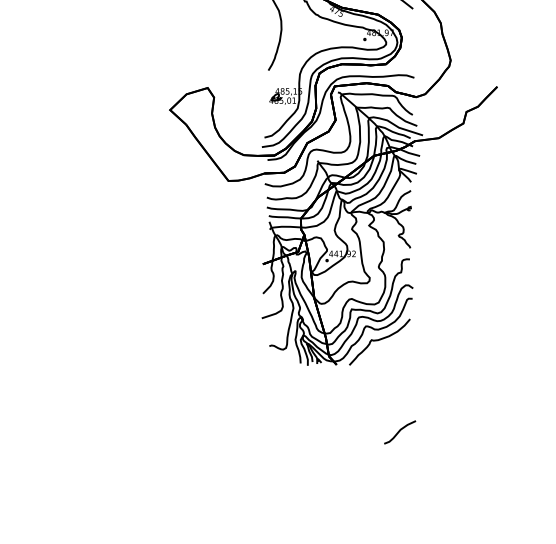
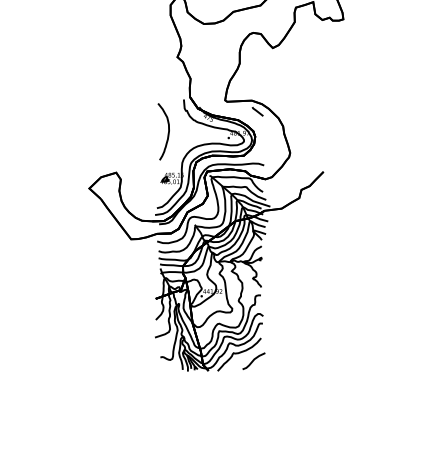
curve: (399, 431) -> (253, 360), moved

